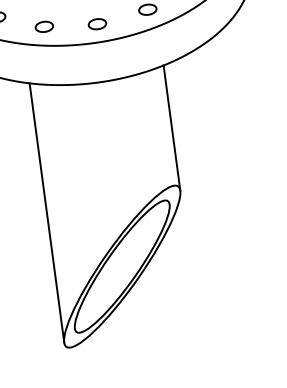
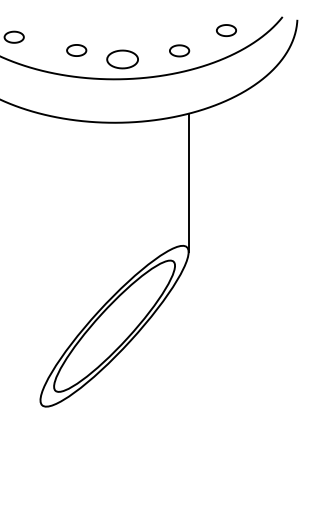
part: (97, 23) -> (122, 58), size x1.6
part: (44, 26) -> (76, 50), moved
line: (46, 212) -> (40, 256), removed

